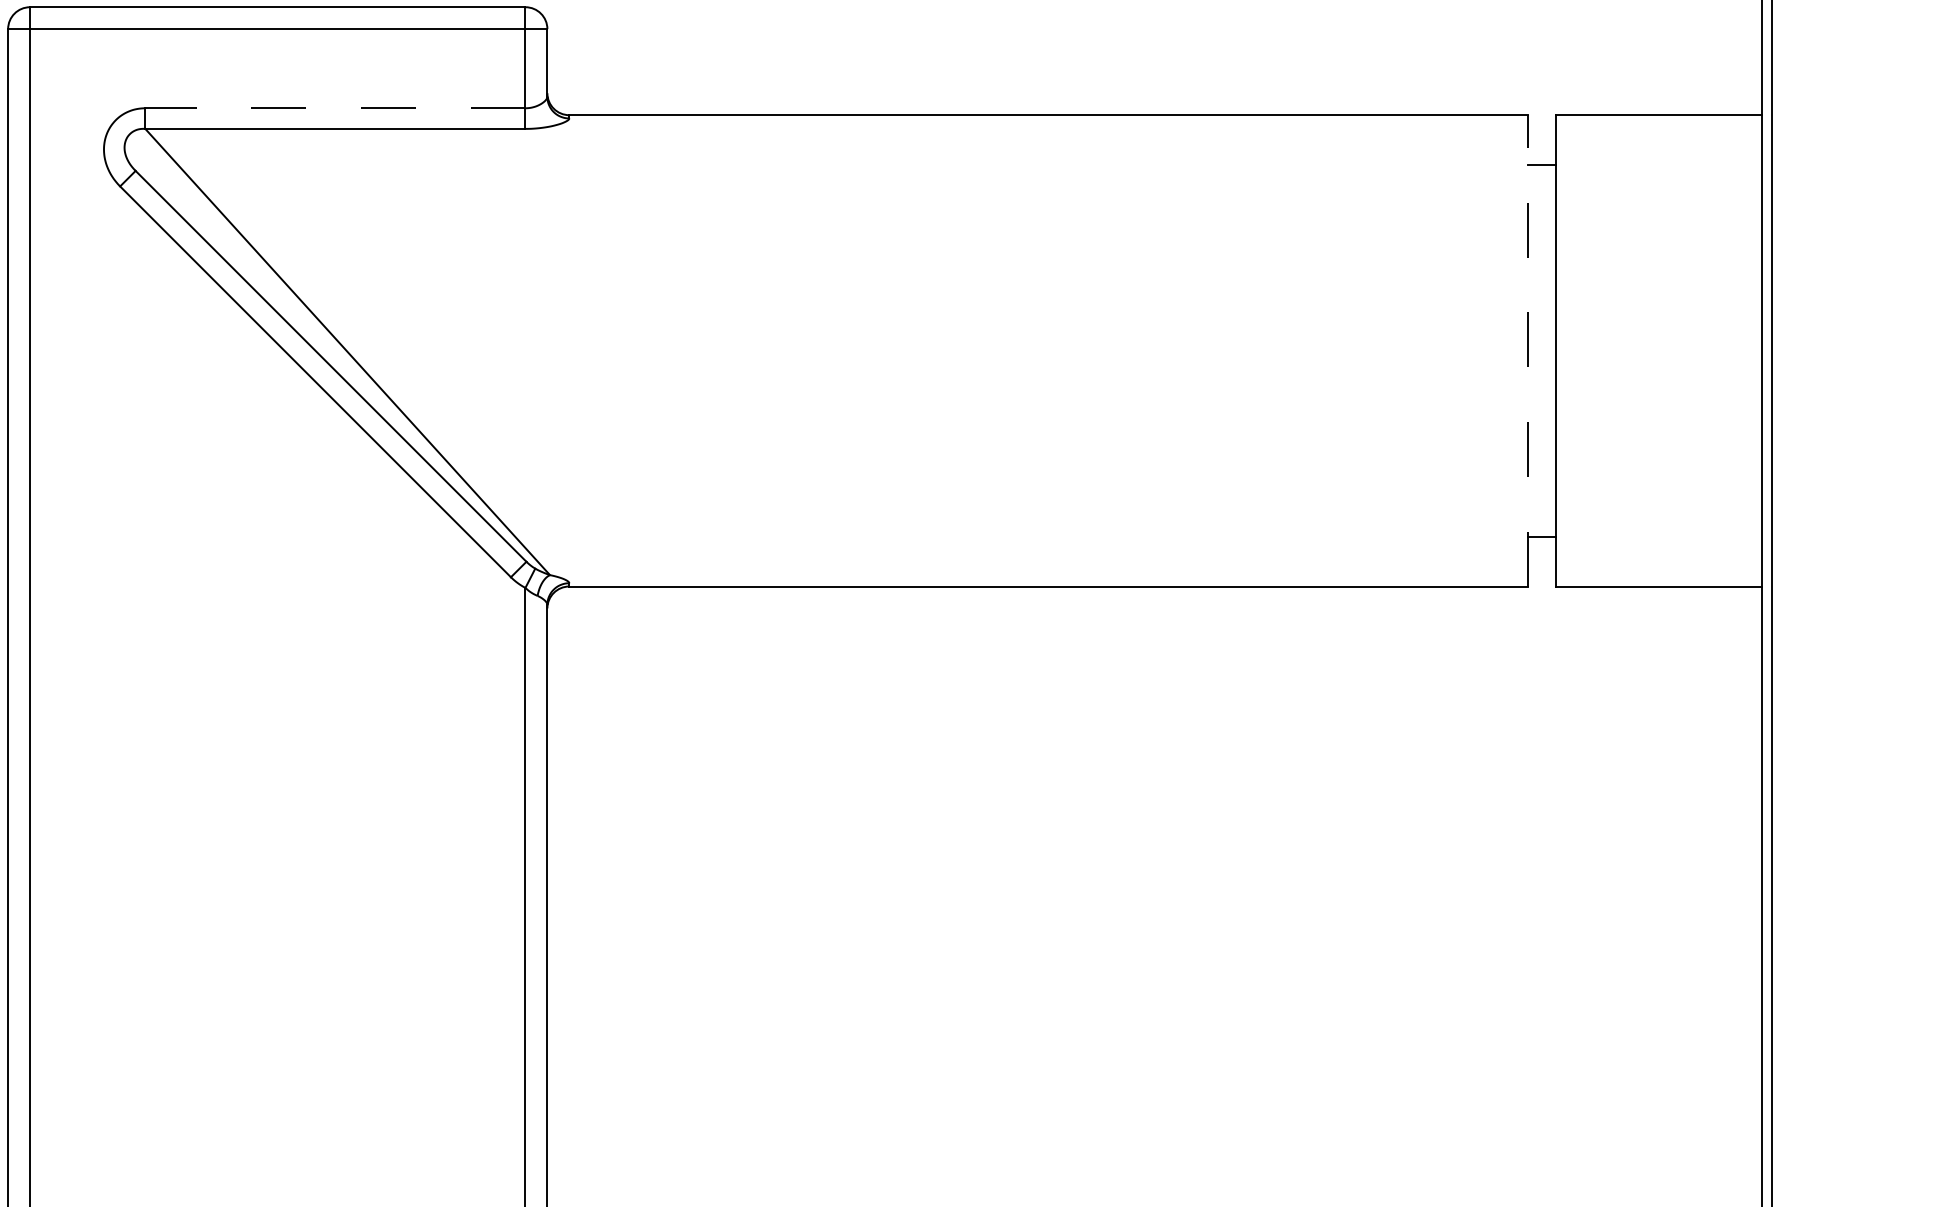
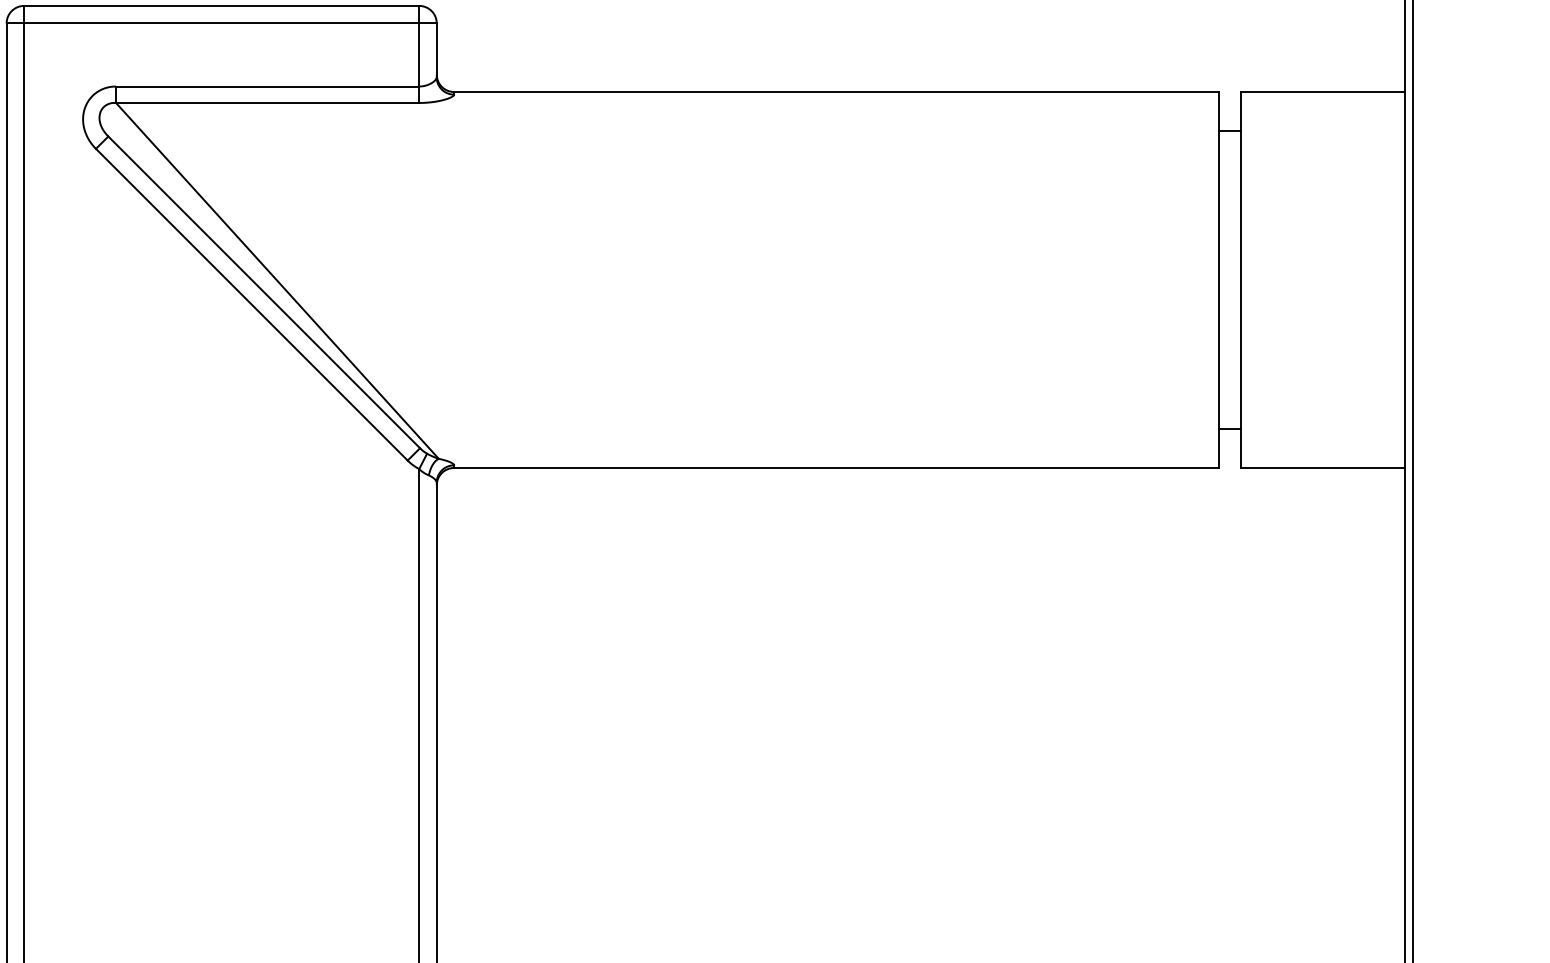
line: (335, 108) -> (267, 86), dashed -> solid
line: (1528, 350) -> (1219, 279), dashed -> solid

